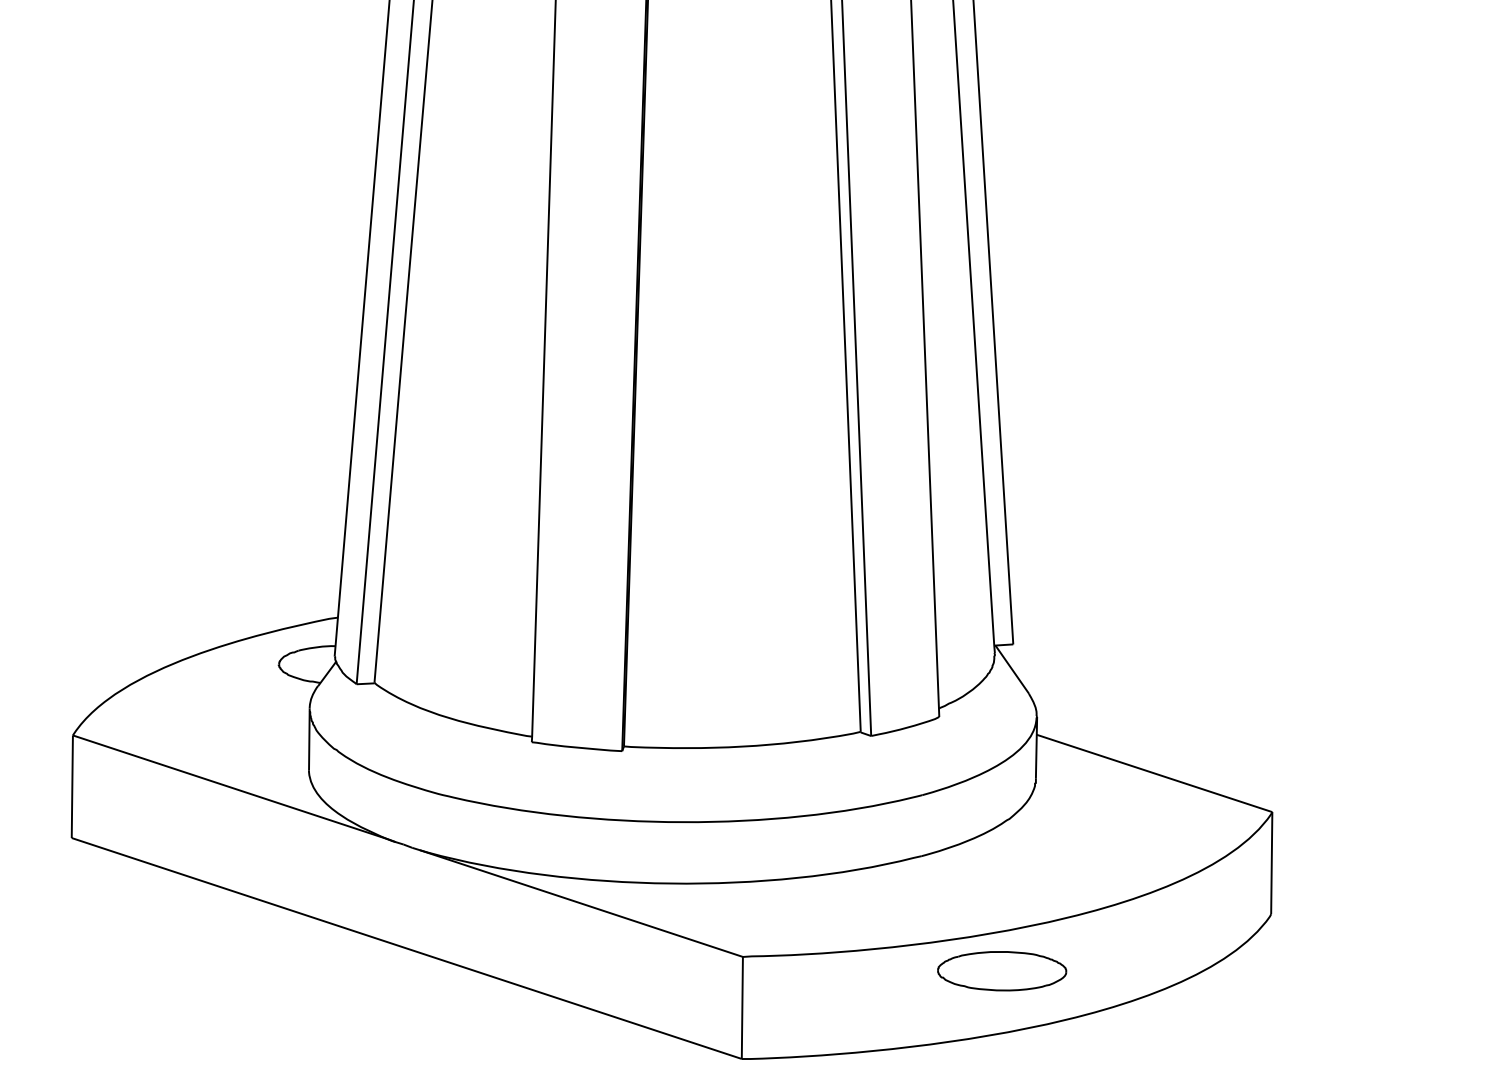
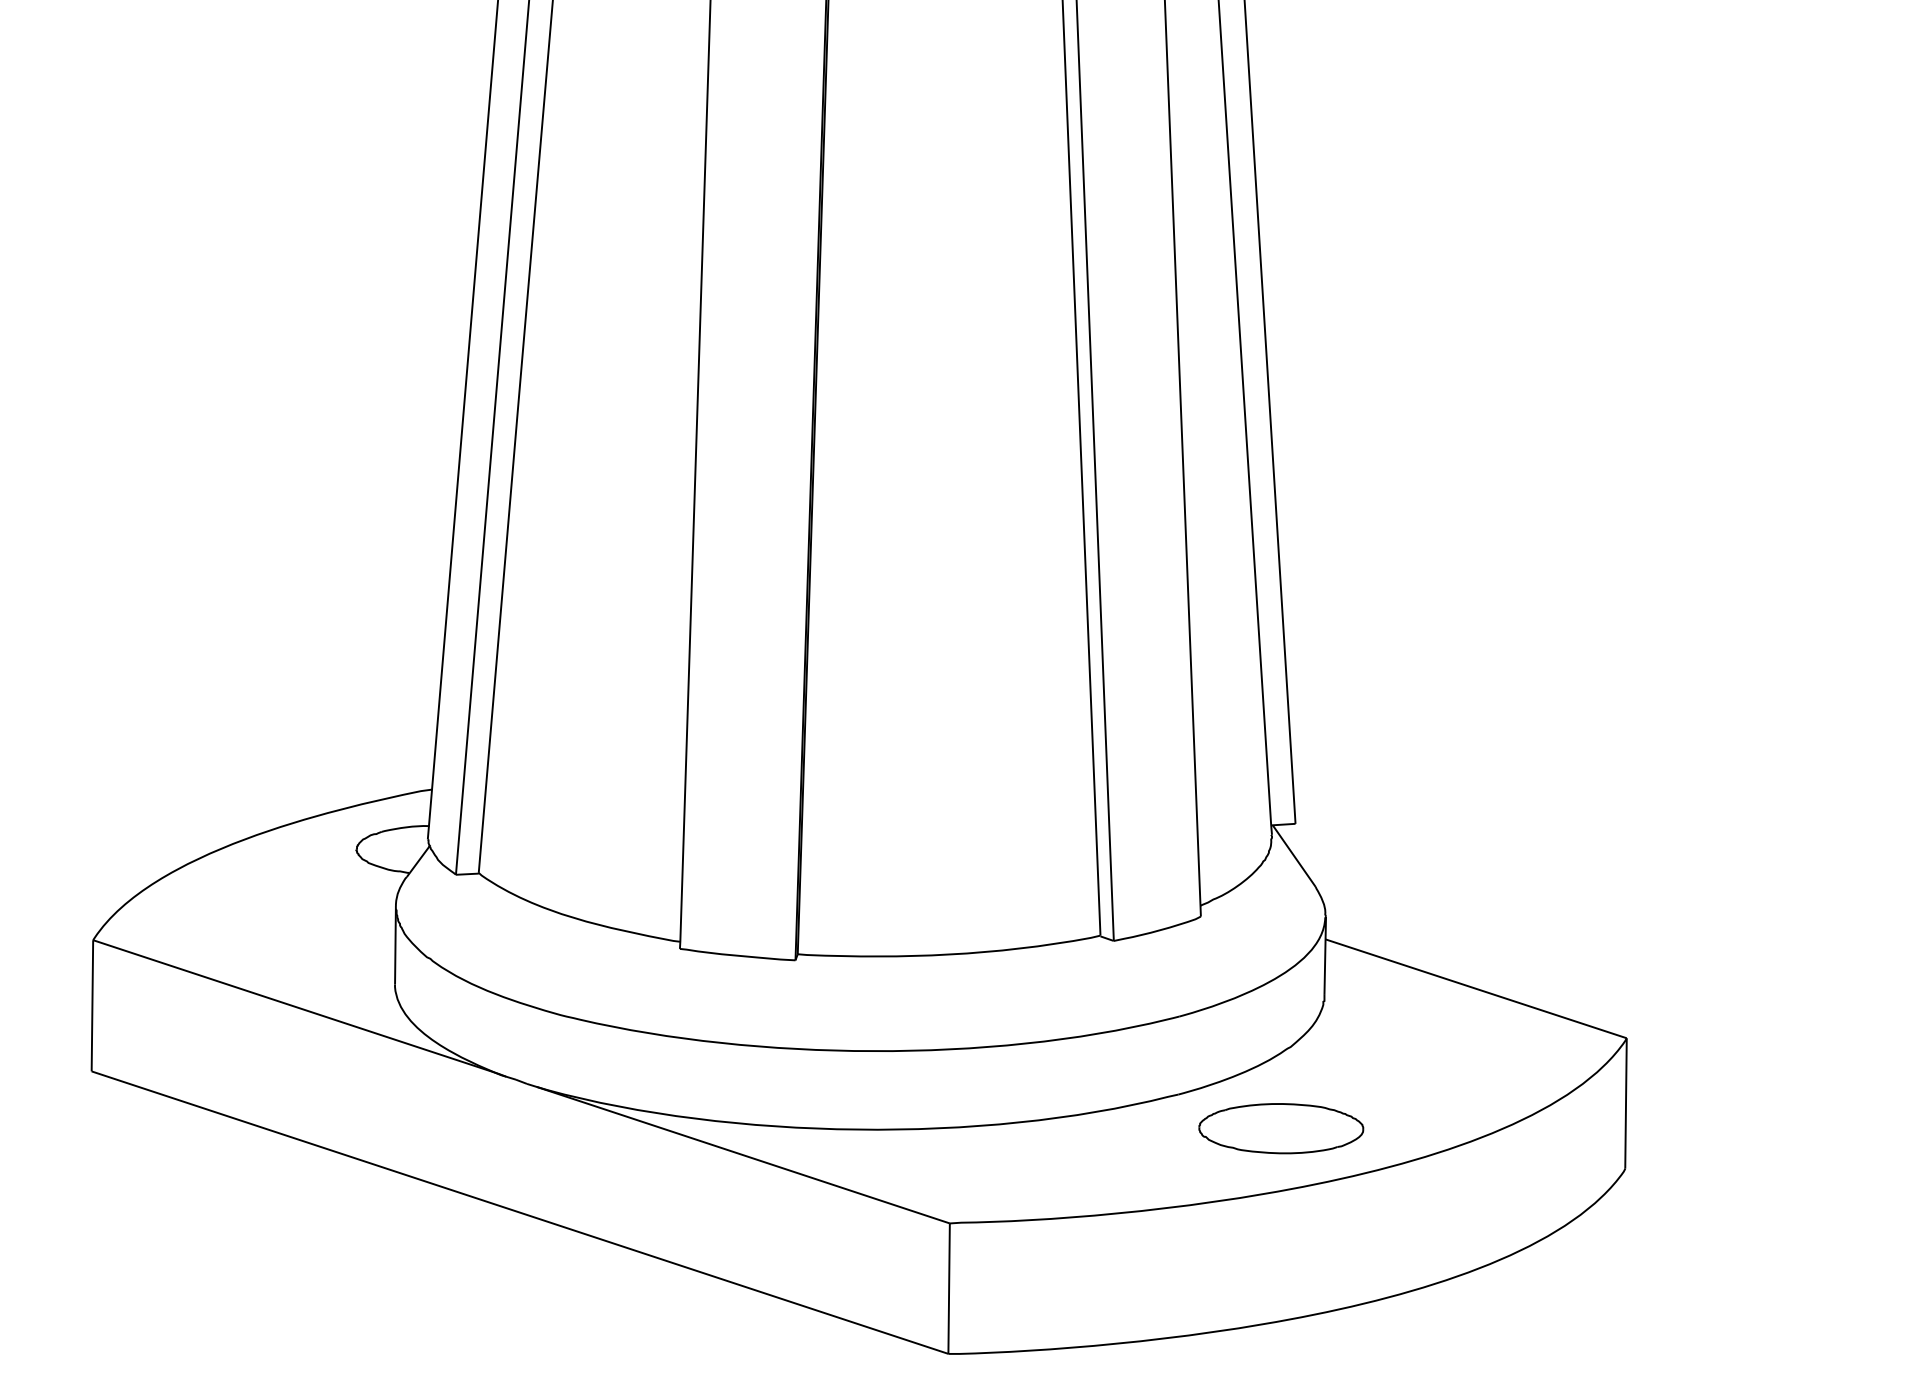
part: (1002, 971) -> (1281, 1128), moved

